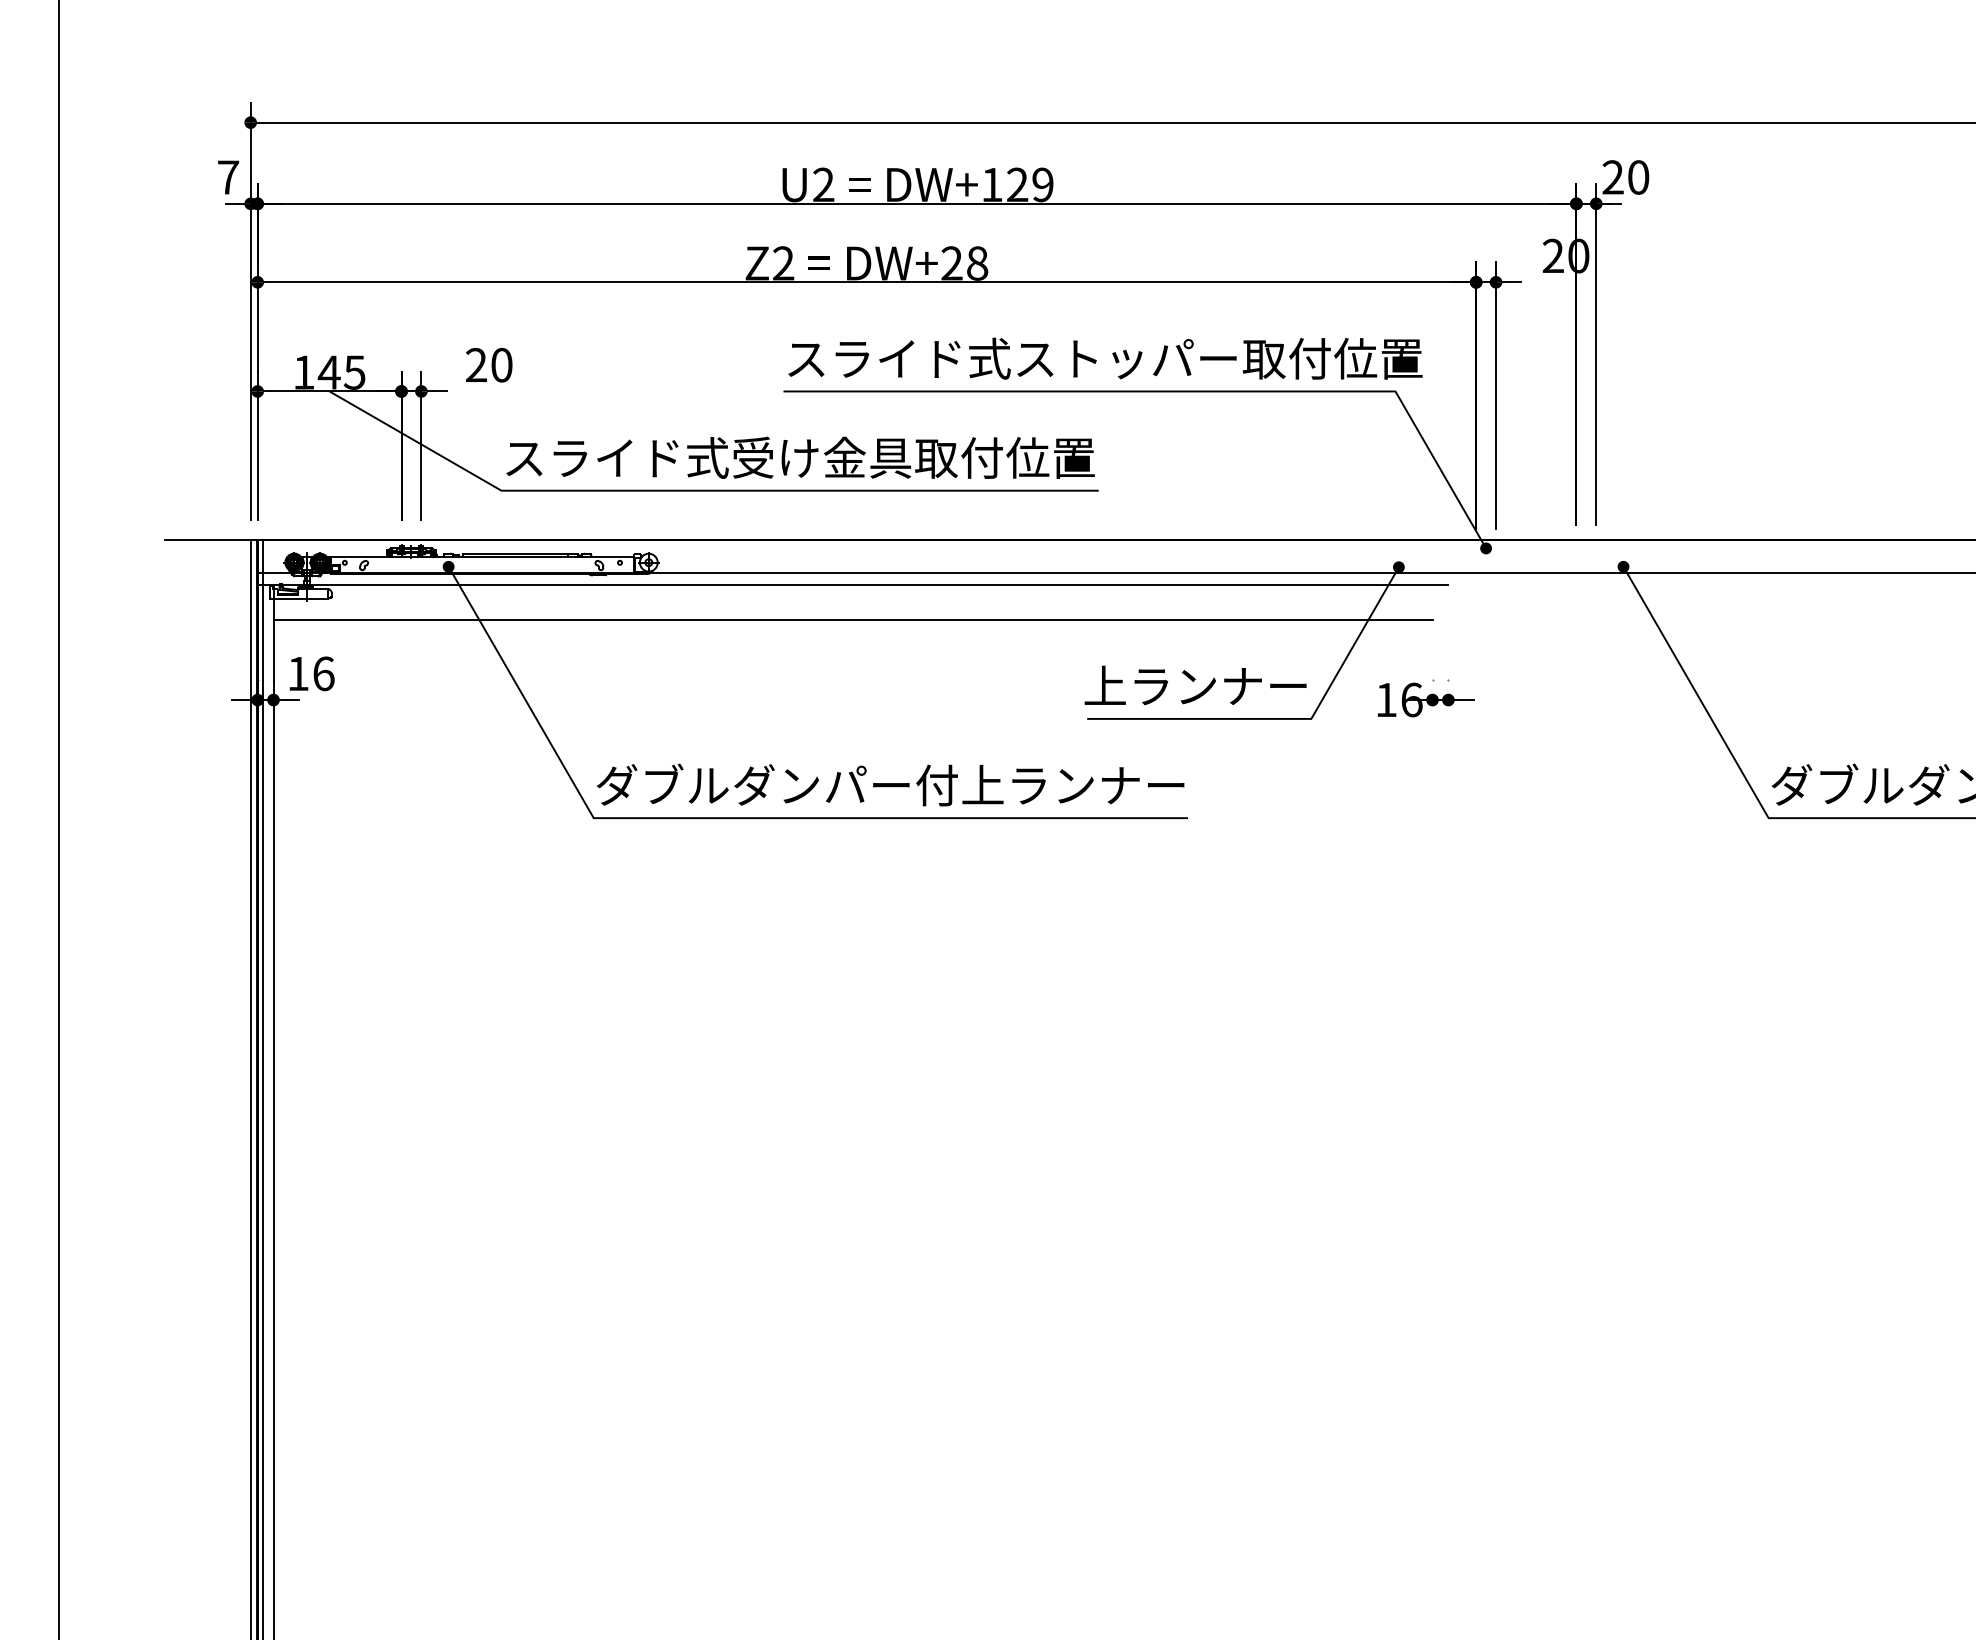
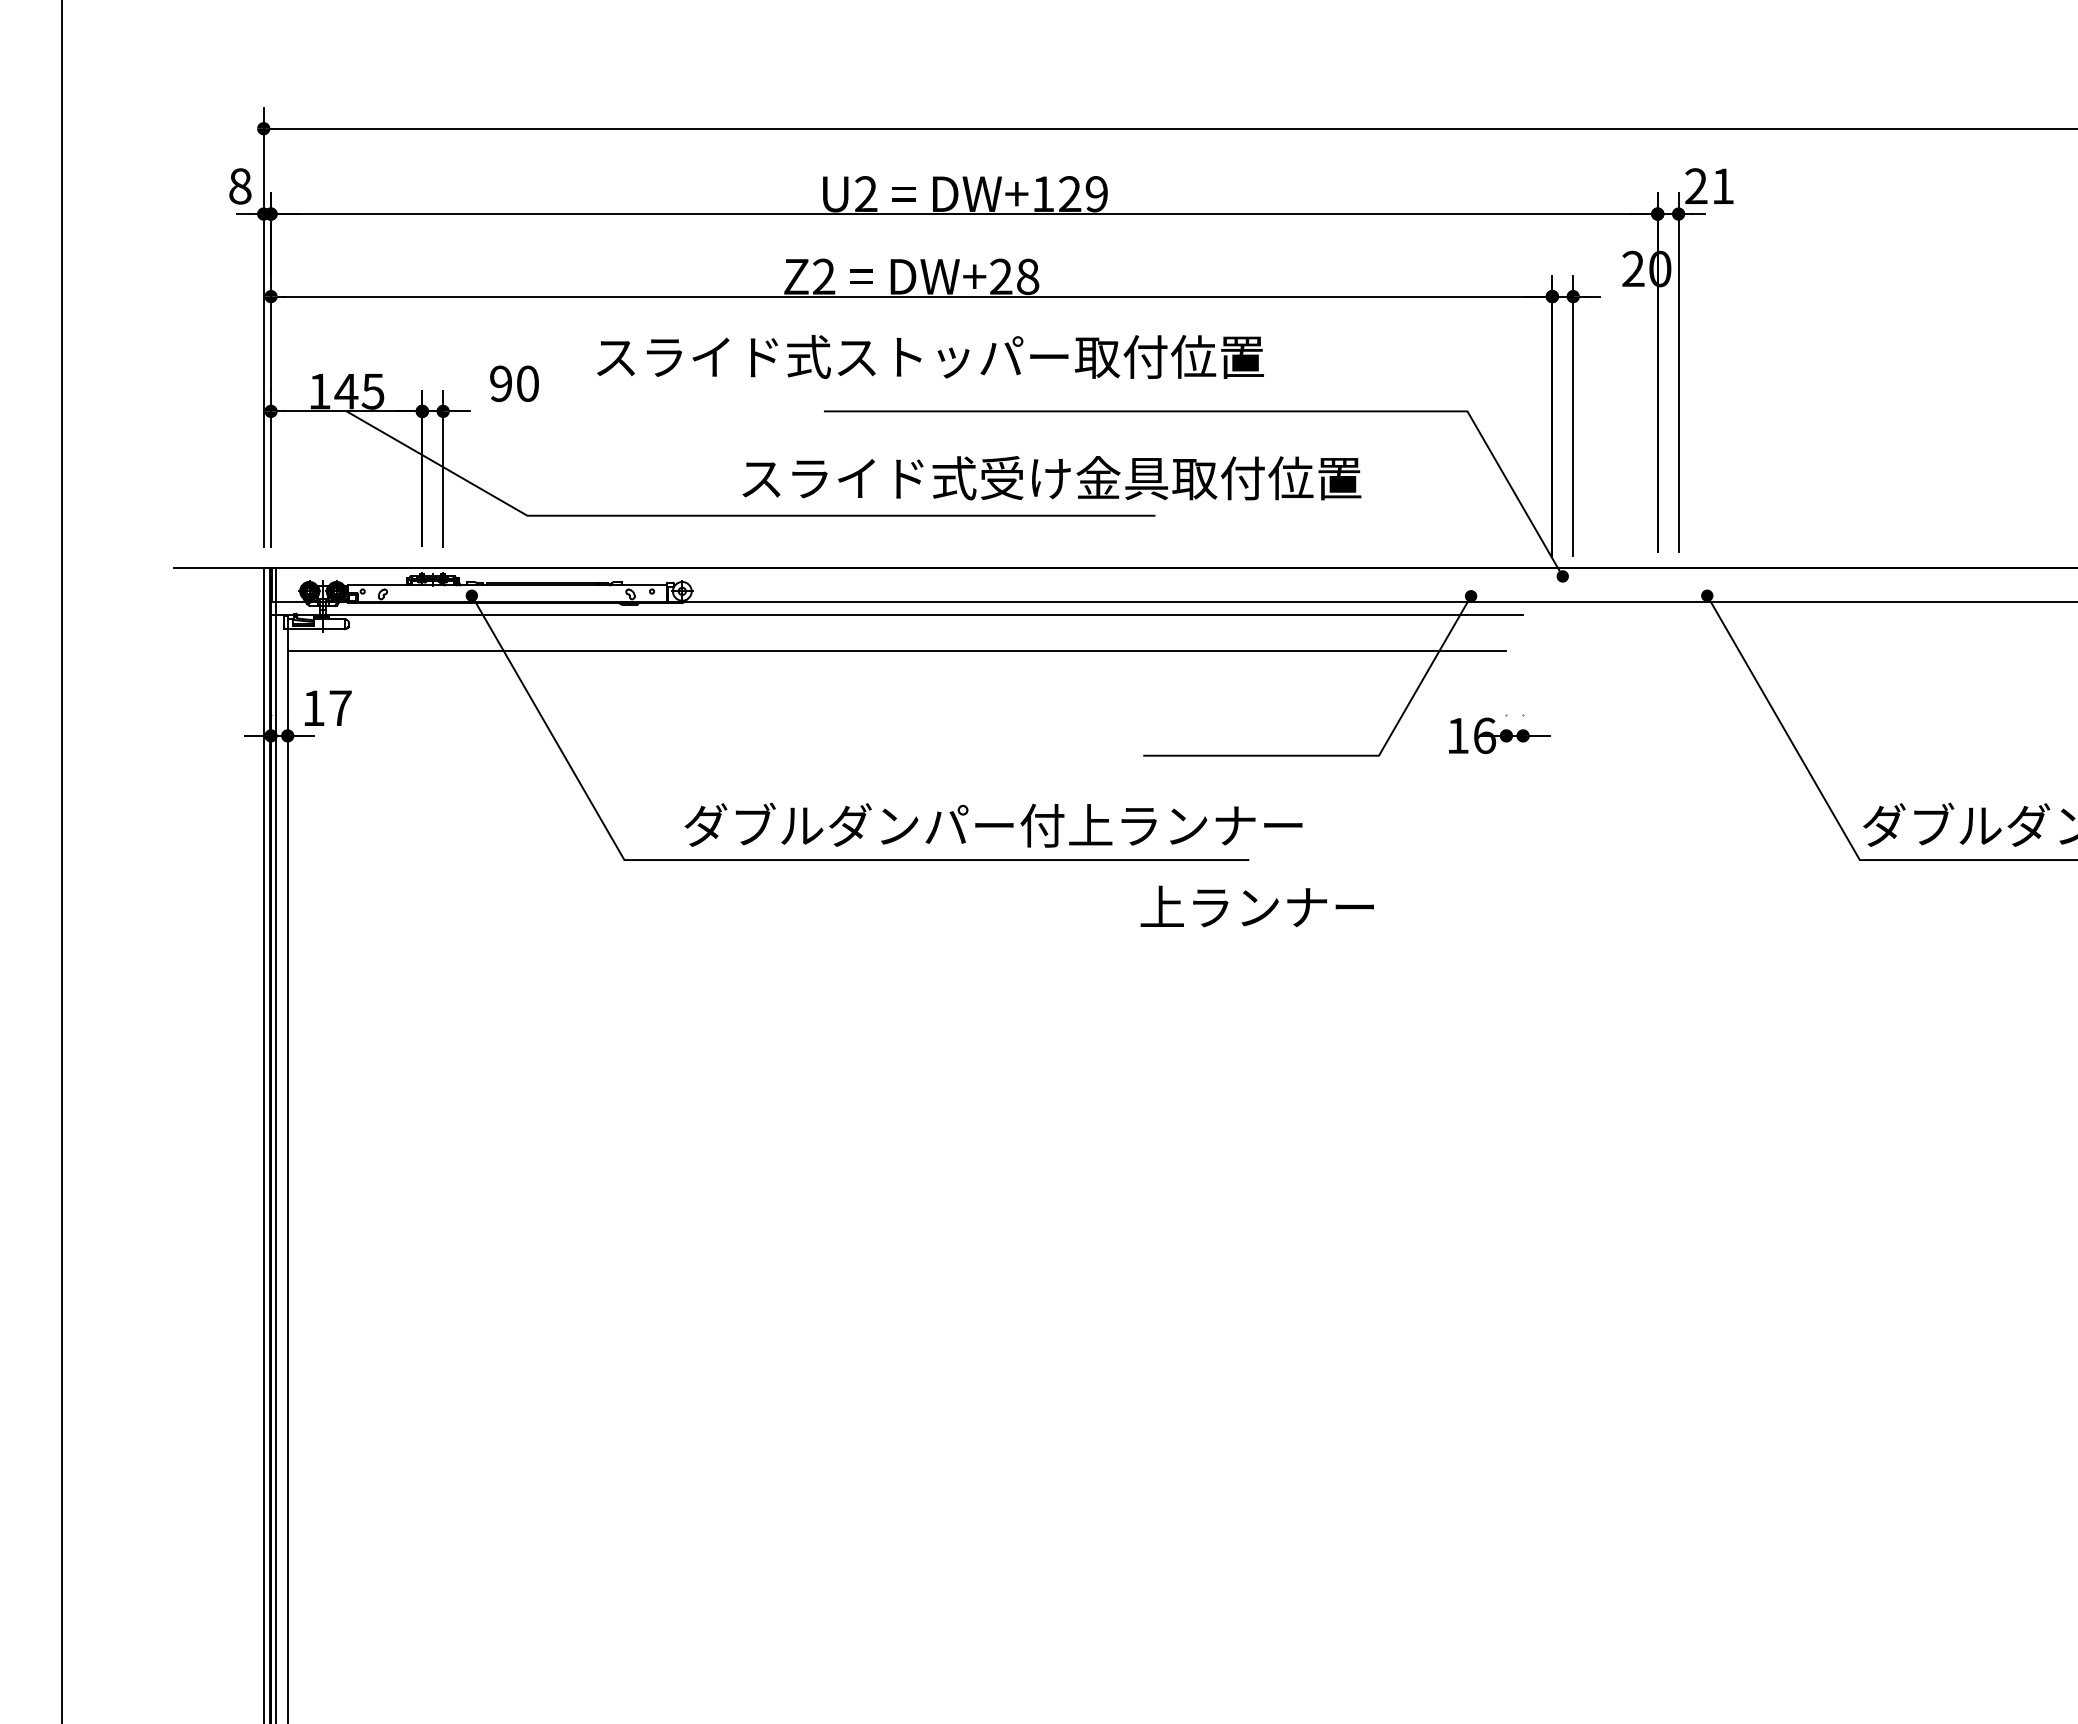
text: (228, 177) -> (240, 186), 7 -> 8
text: (1638, 177) -> (1723, 186), 20 -> 21
text: (1105, 358) -> (930, 356), moved
text: (476, 365) -> (501, 384), 20 -> 90
text: (800, 458) -> (1051, 478), moved
text: (323, 674) -> (340, 708), 16 -> 17
text: (1194, 685) -> (1256, 906), moved
text: (890, 784) -> (993, 824), moved

